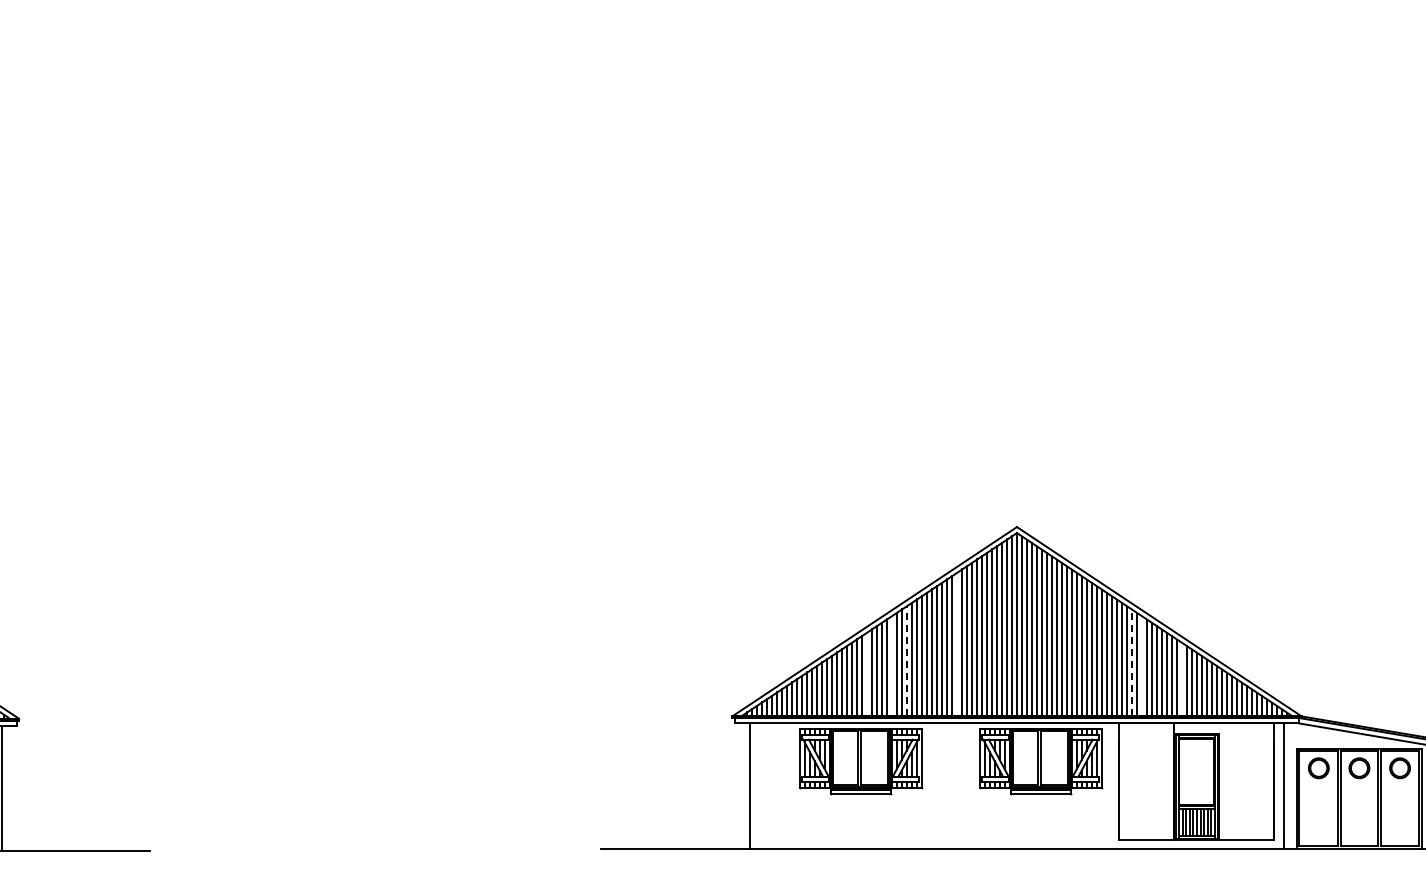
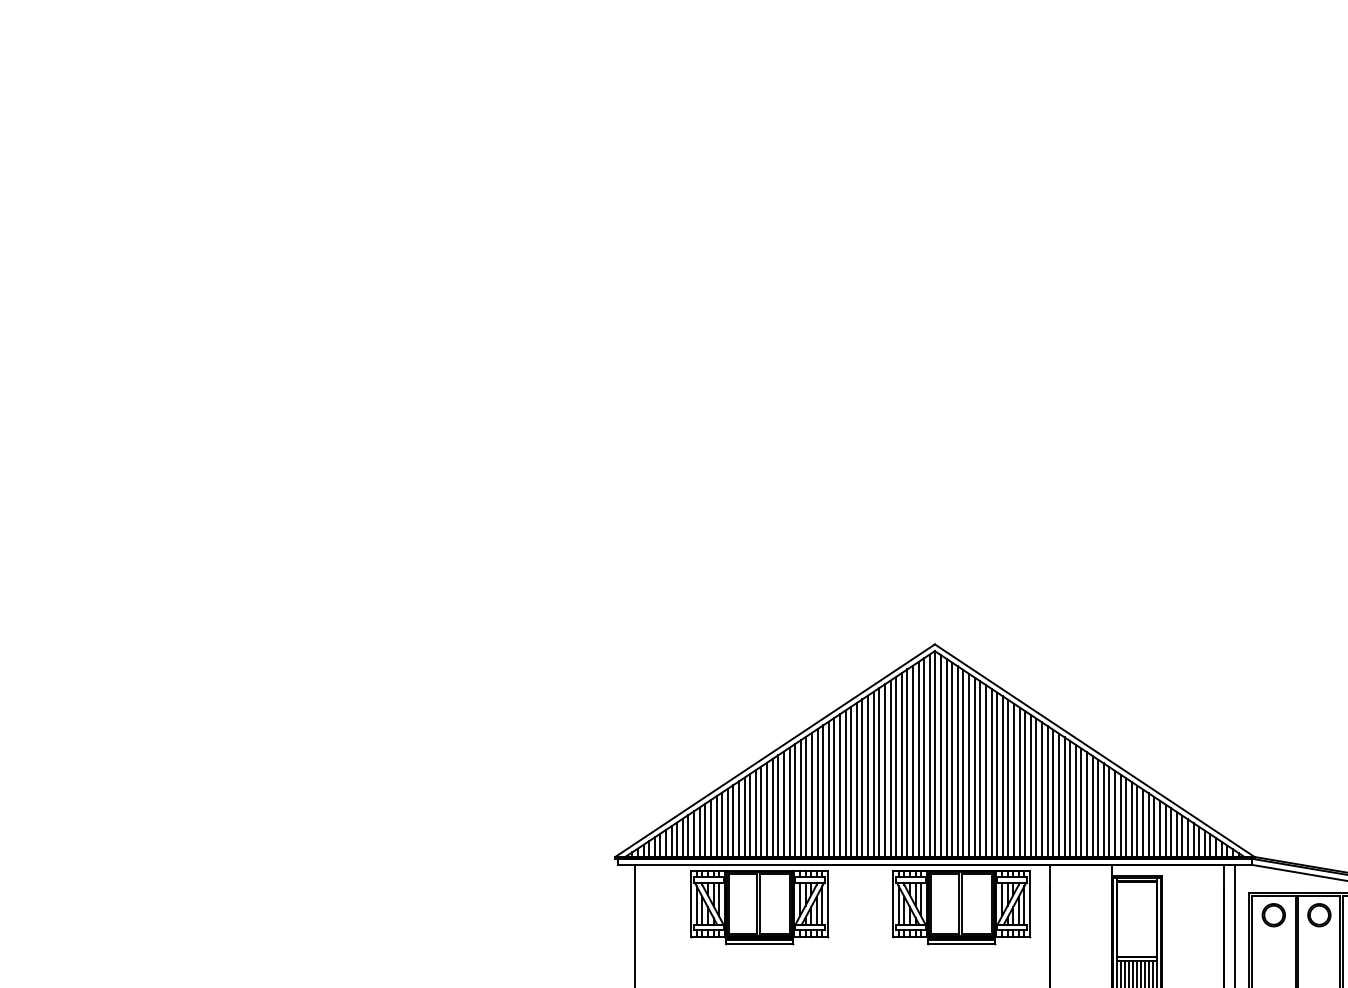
line: (957, 644) -> (868, 776), added
line: (907, 660) -> (812, 794), dashed -> solid
line: (1132, 662) -> (1064, 796), dashed -> solid
line: (892, 665) -> (795, 799), added
line: (1142, 666) -> (1075, 800), added
line: (867, 674) -> (767, 809), added
line: (1182, 679) -> (1120, 815), added

